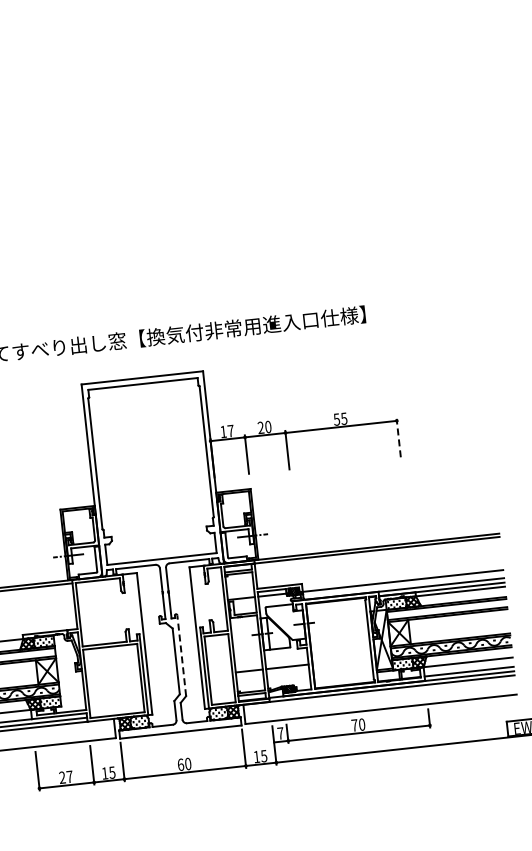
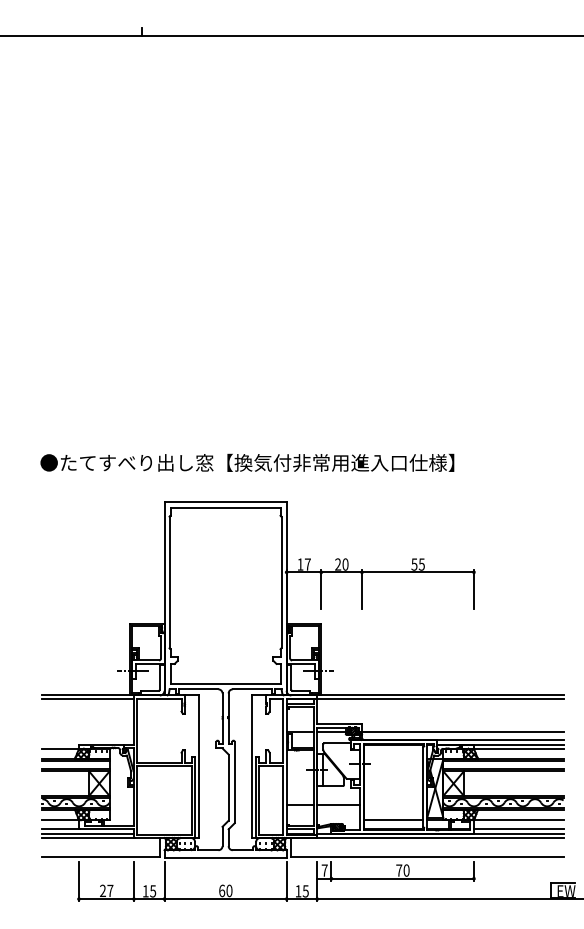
line: (398, 438) -> (473, 589), dashed -> solid
line: (181, 655) -> (234, 782), dashed -> solid
line: (343, 676) -> (393, 820), added

